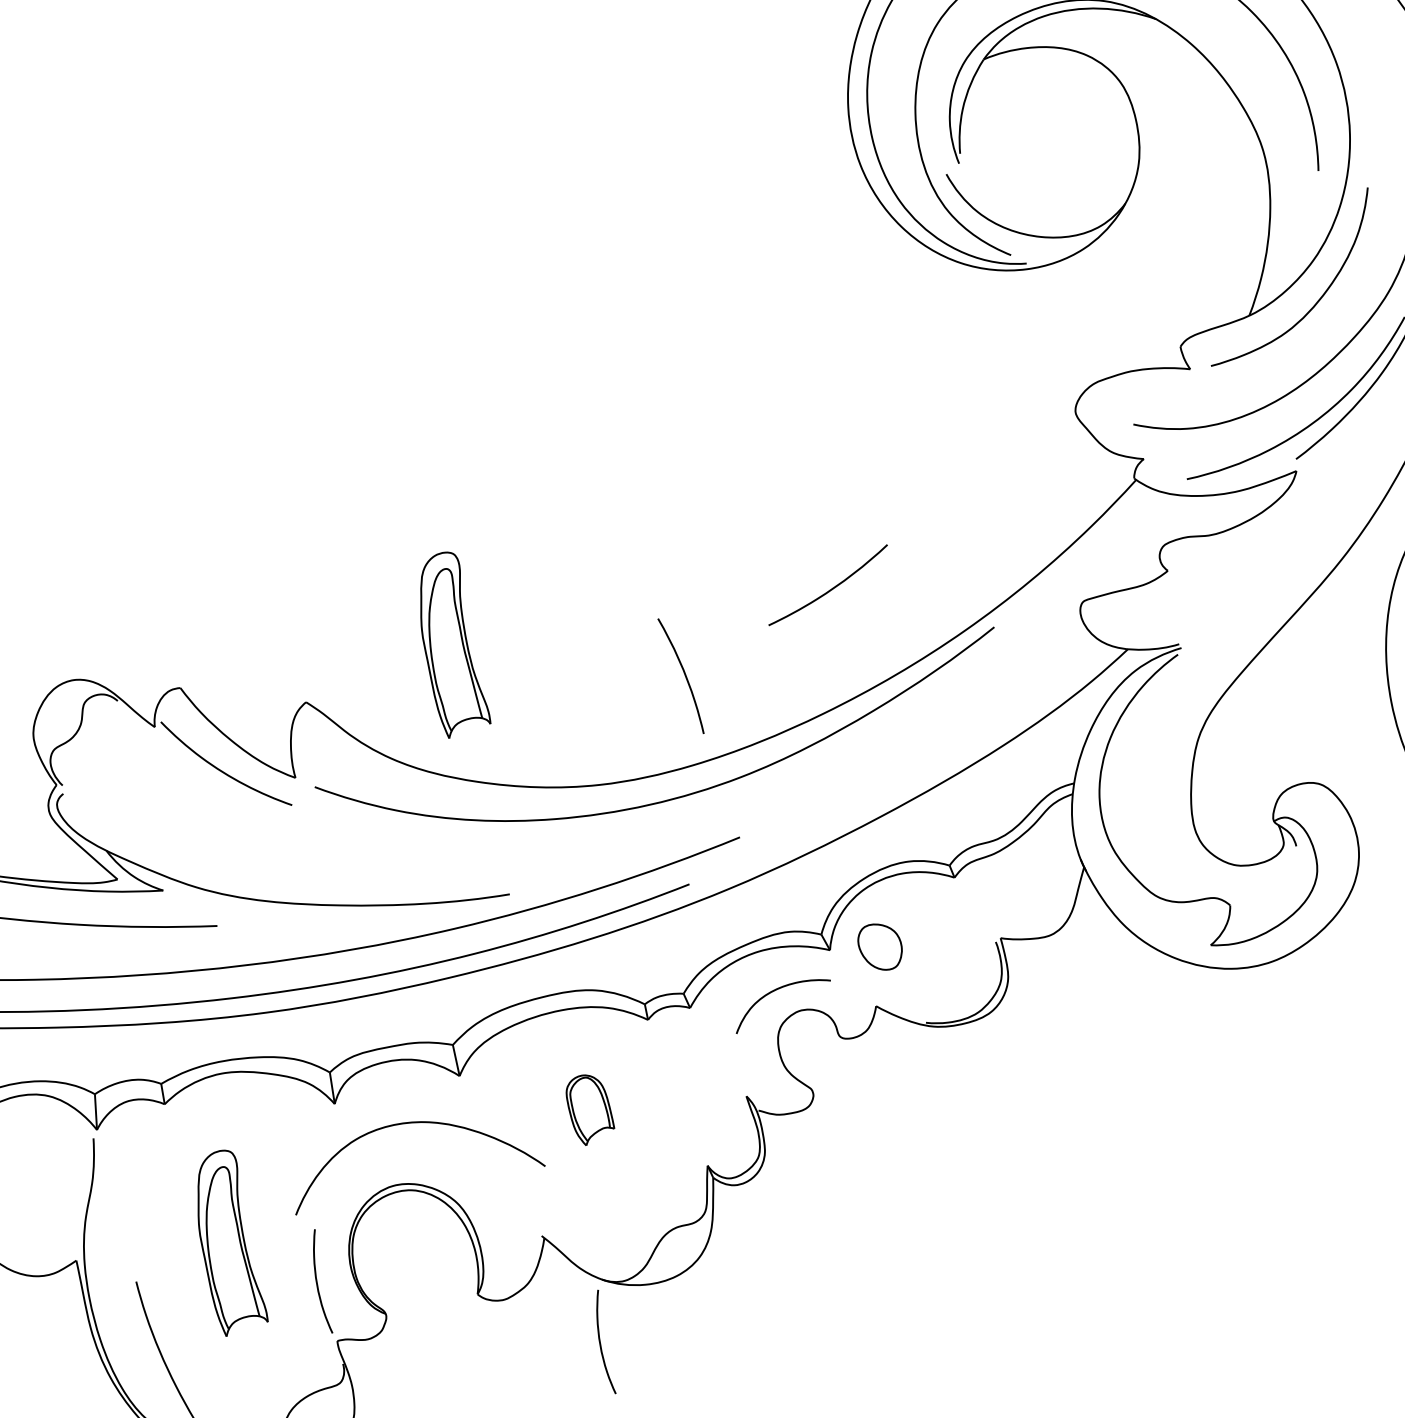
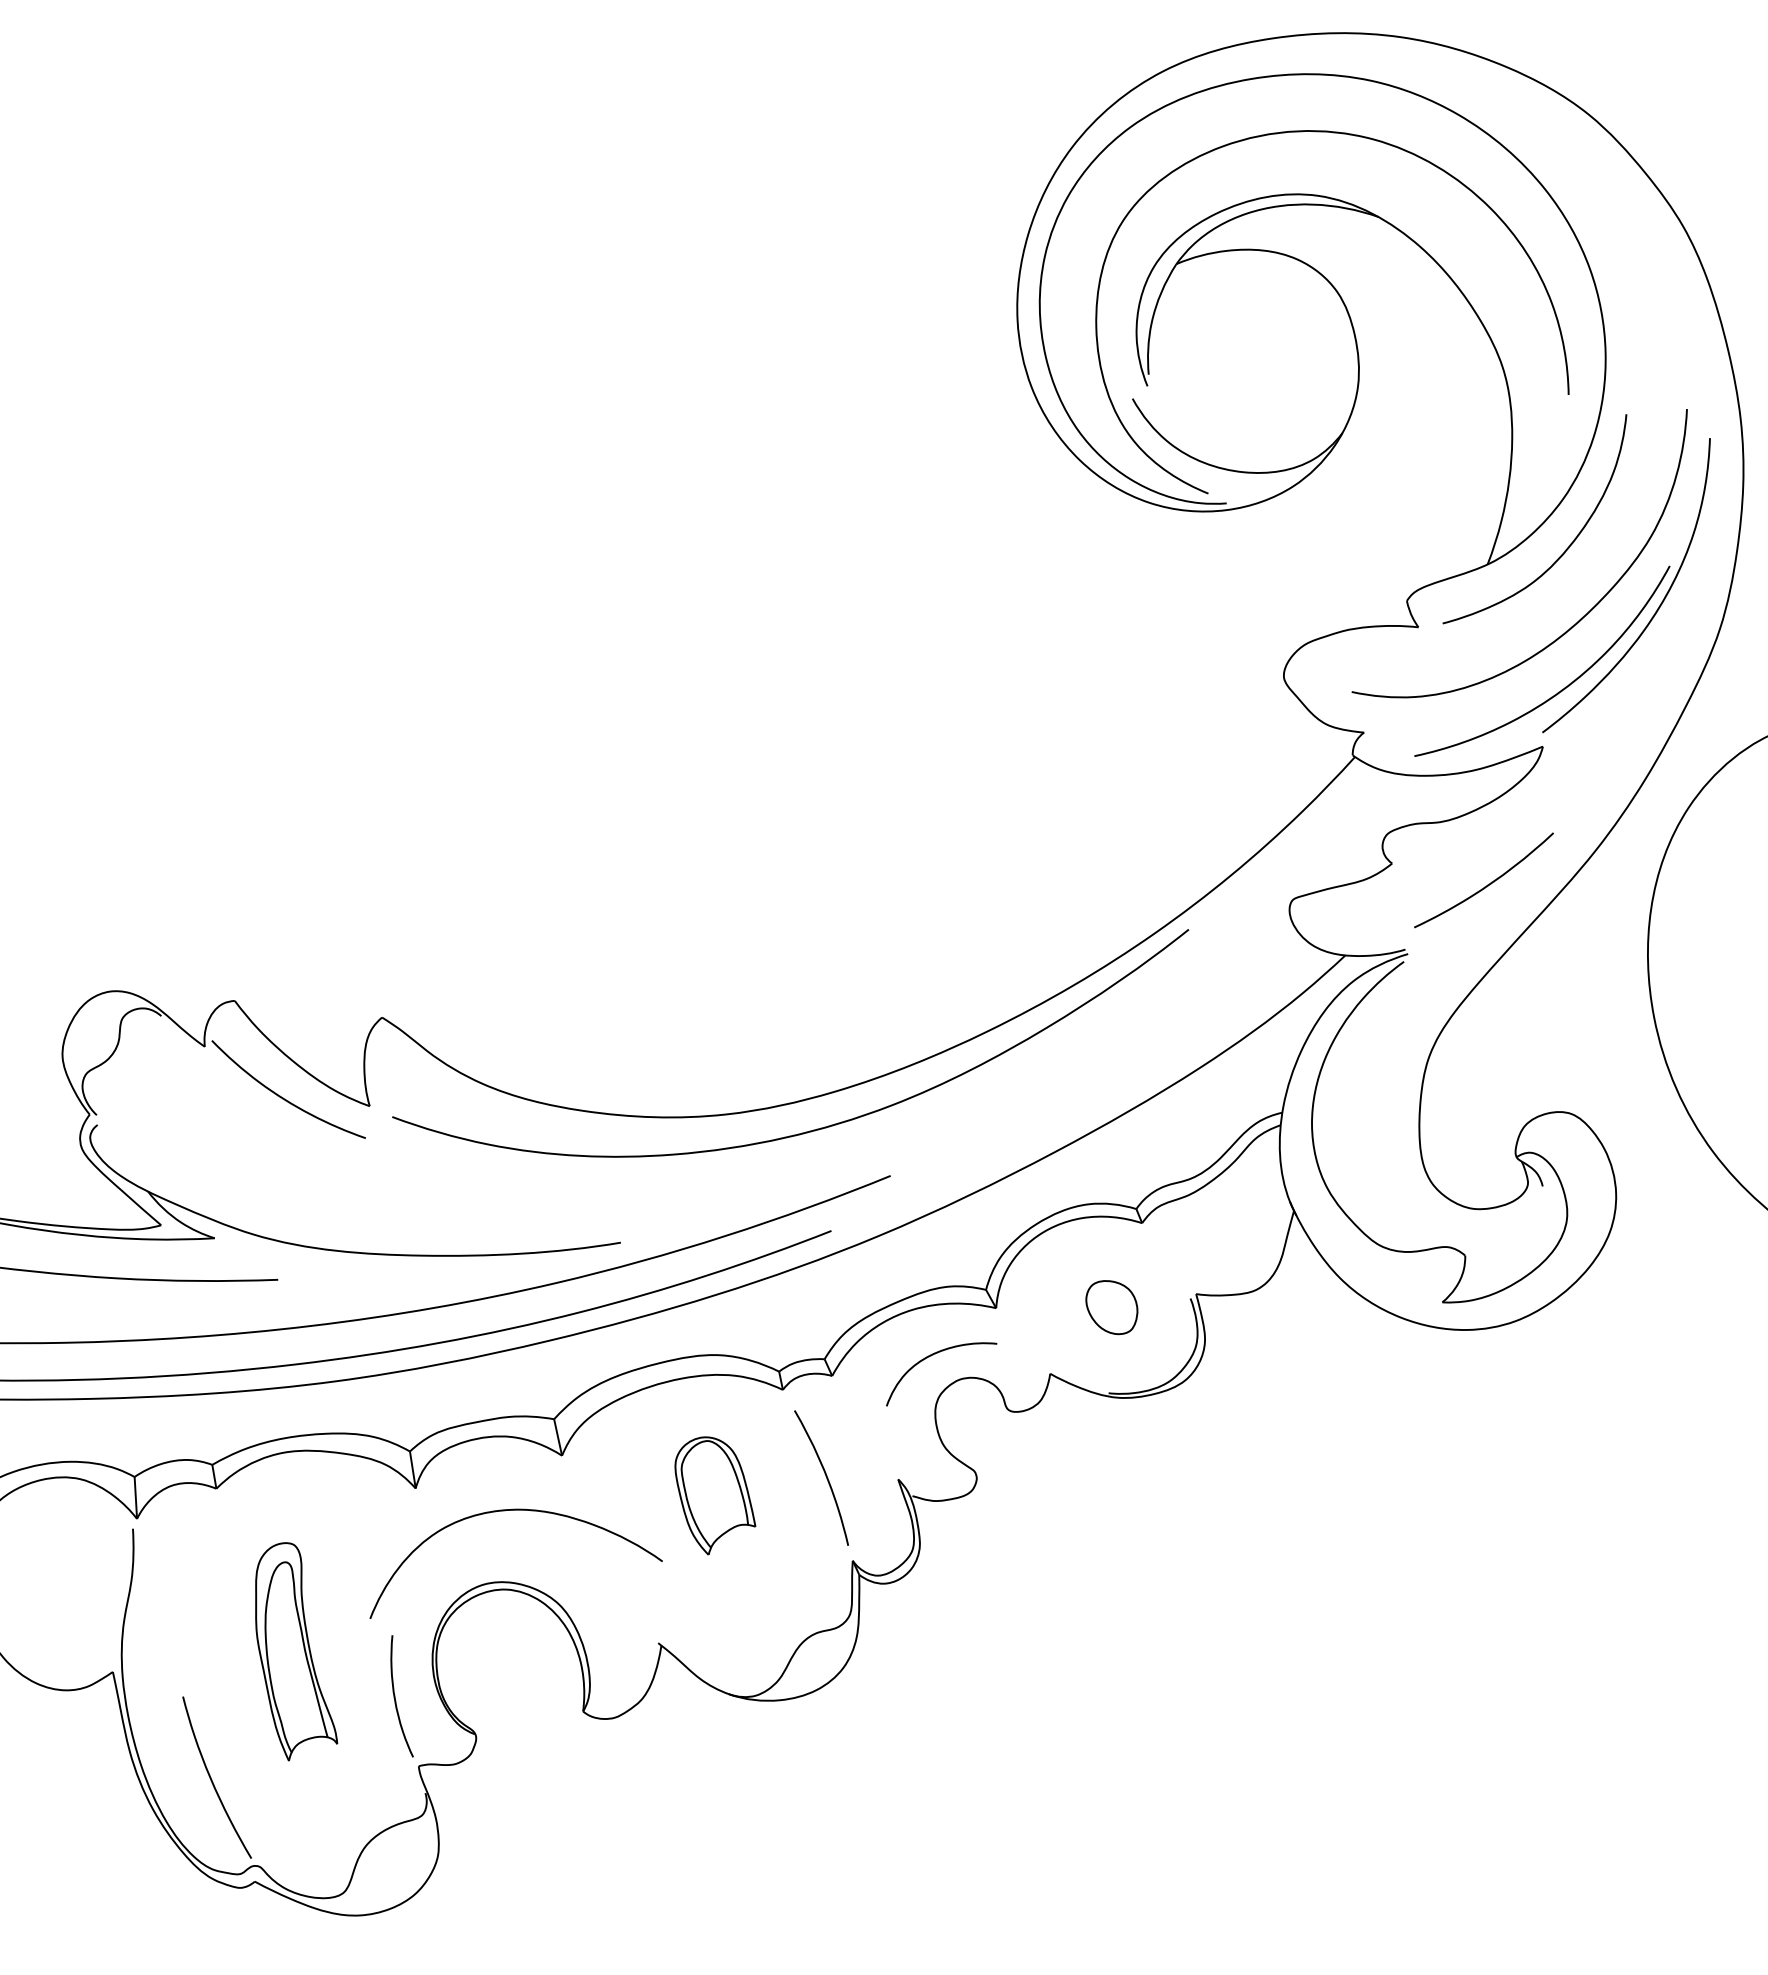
curve: (831, 588) -> (1487, 884), moved
part: (455, 645) -> (557, 950), removed
curve: (684, 674) -> (825, 1476), moved
part: (879, 947) -> (1111, 1307), moved
part: (590, 1110) -> (715, 1495), size x1.43
curve: (600, 1342) -> (727, 1767), removed

